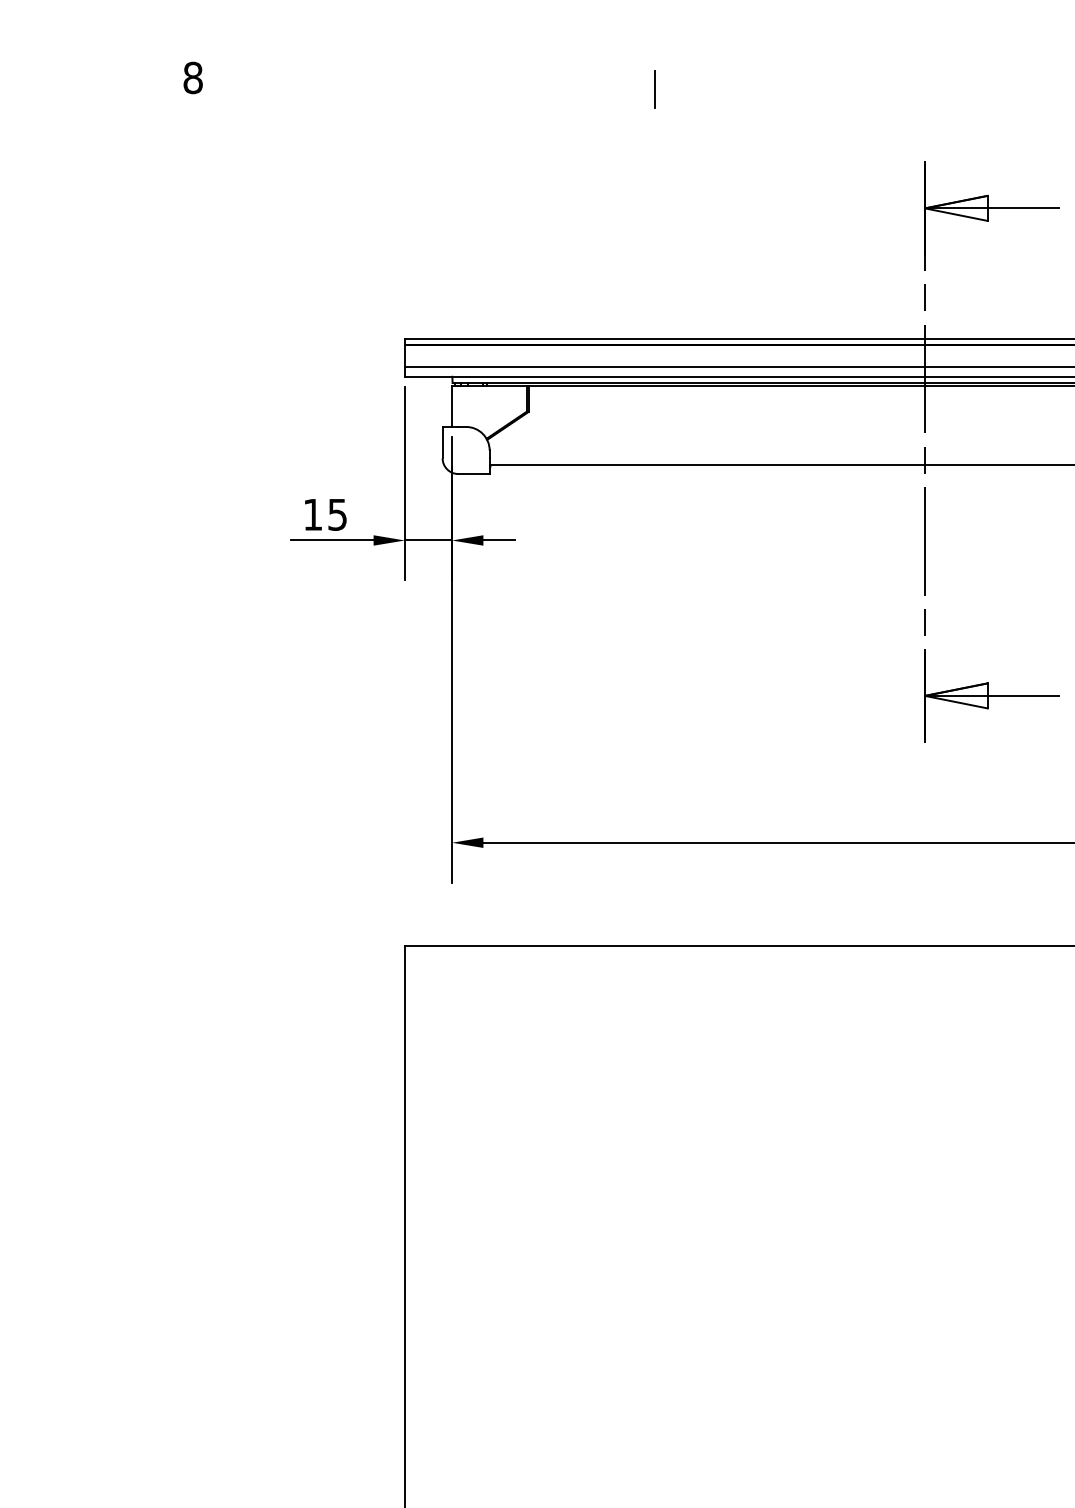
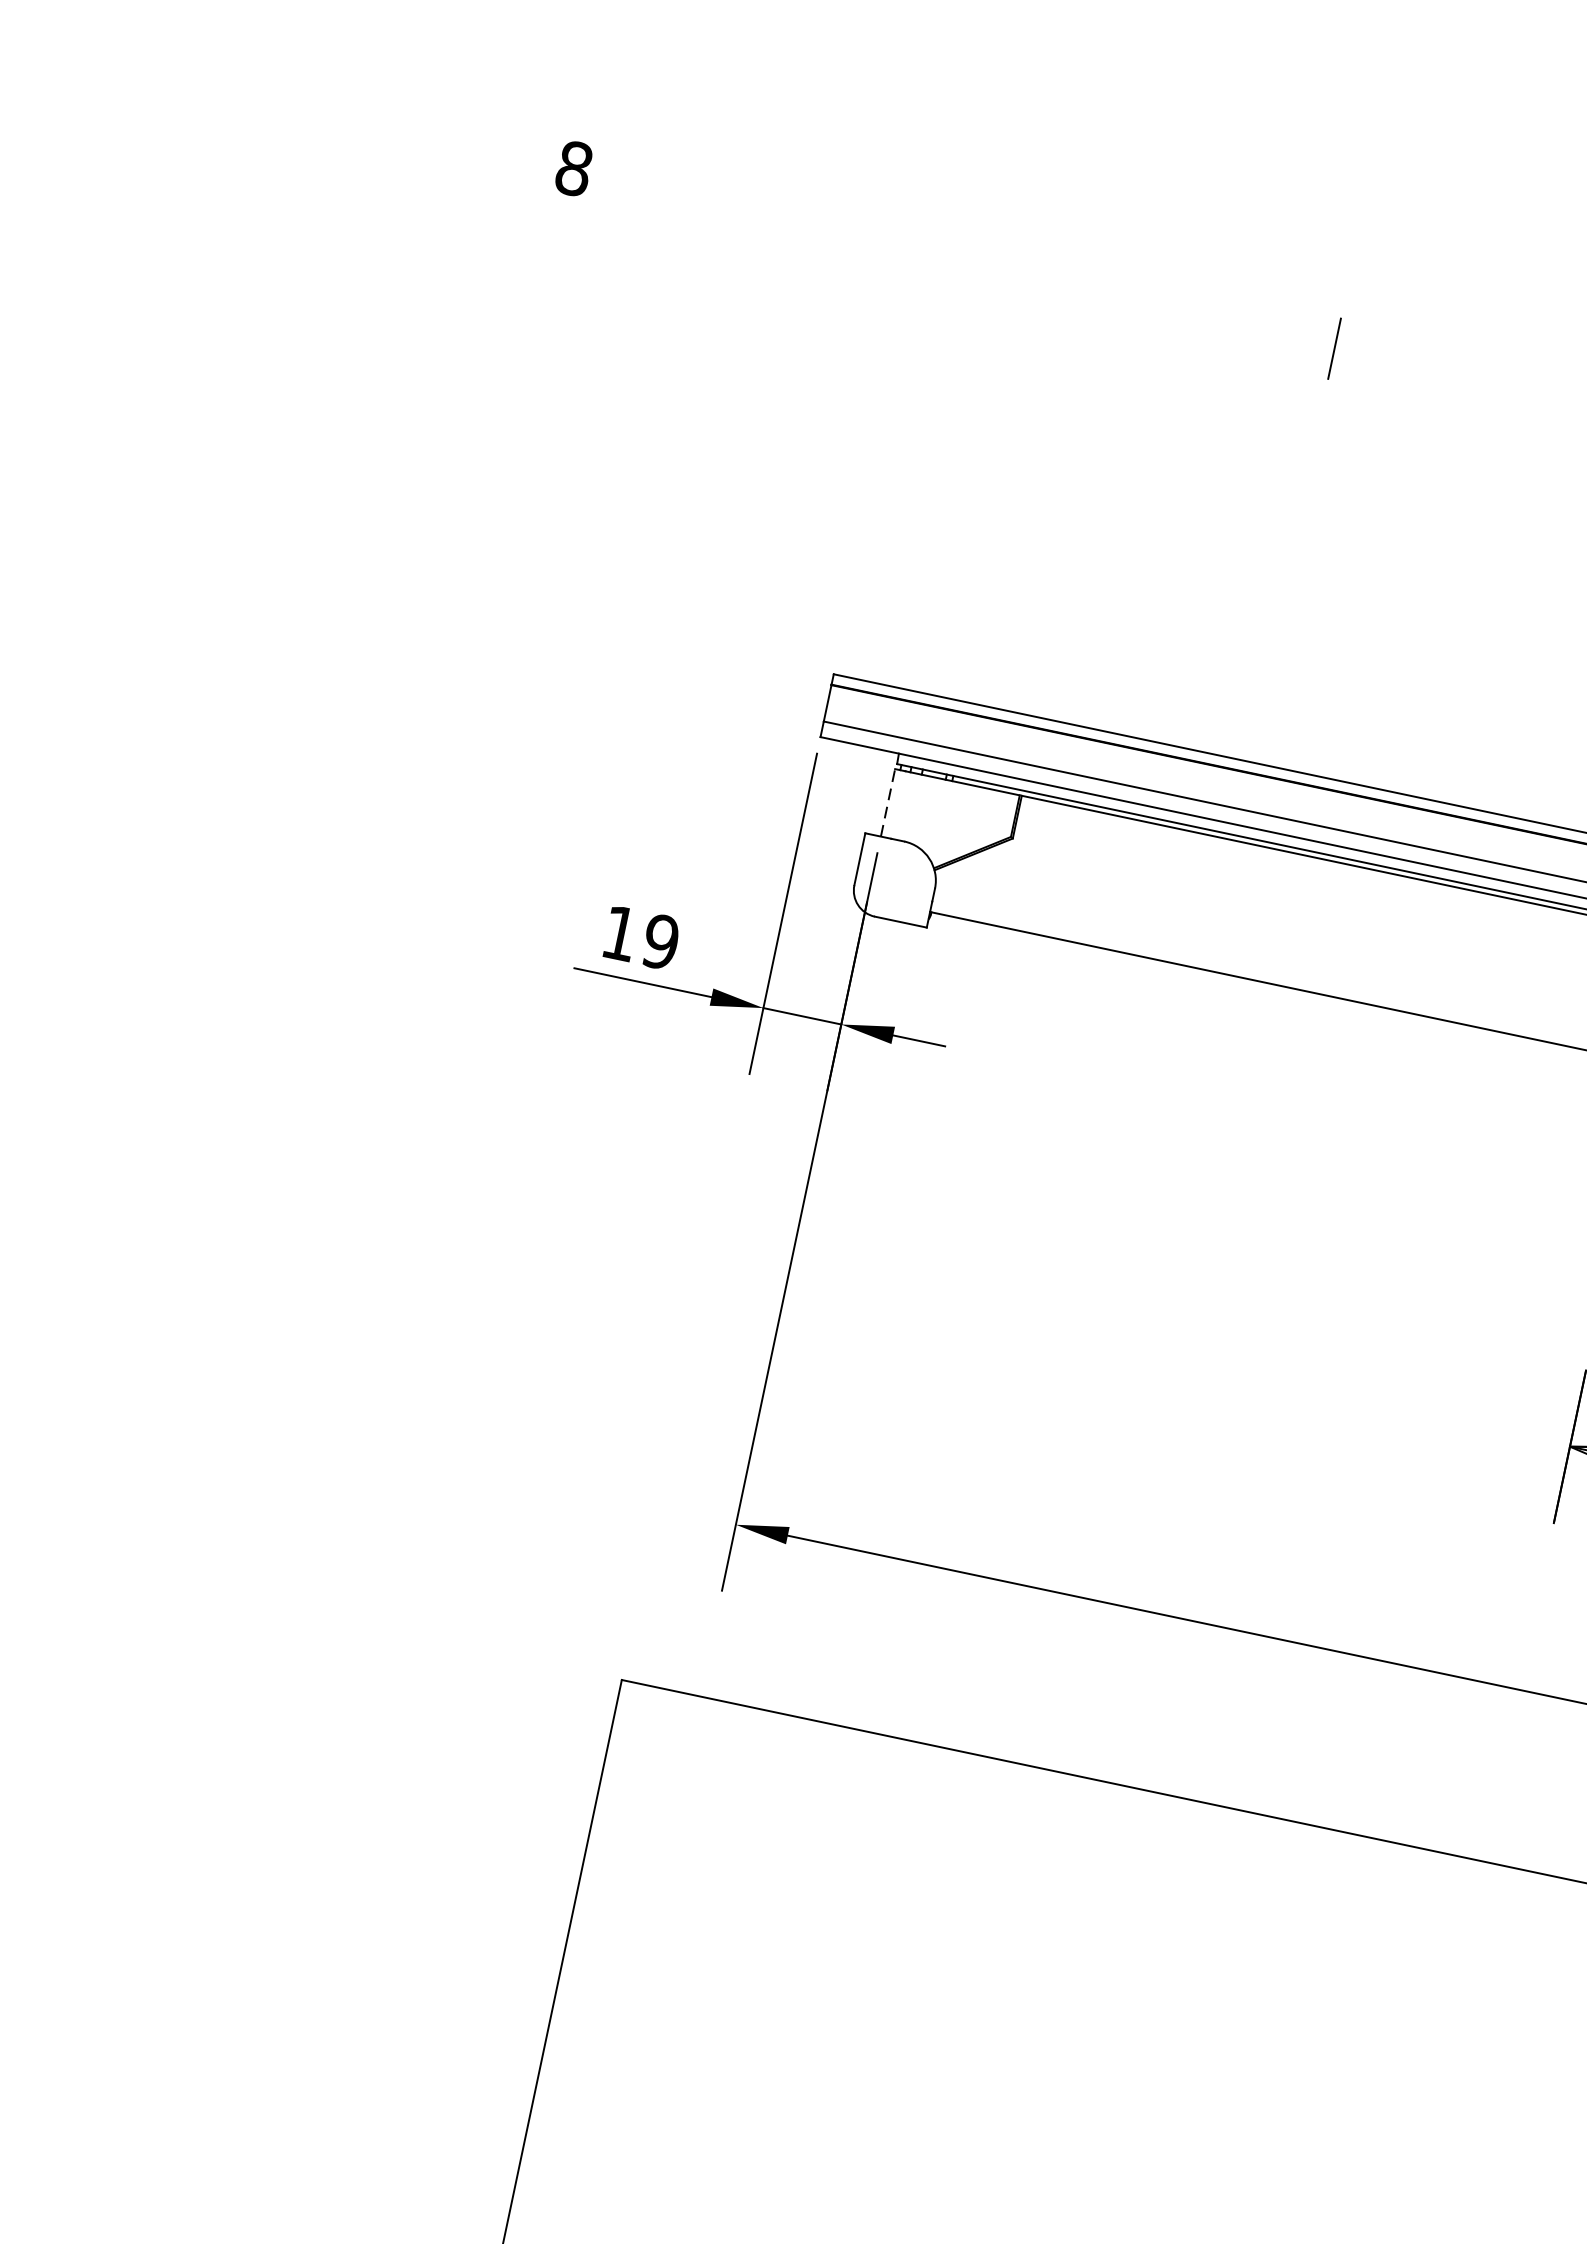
line: (452, 406) -> (888, 802), solid -> dashed
text: (337, 514) -> (660, 941), 15 -> 19

